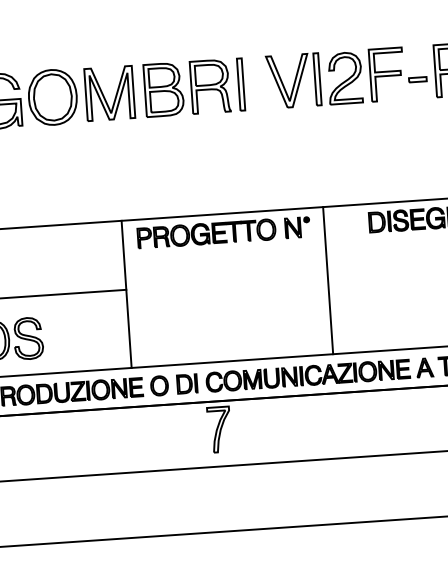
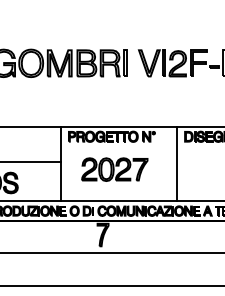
line: (328, 281) -> (177, 164), moved
part: (233, 297) -> (114, 169), added

